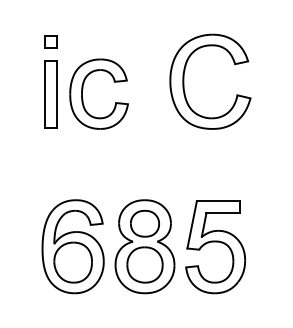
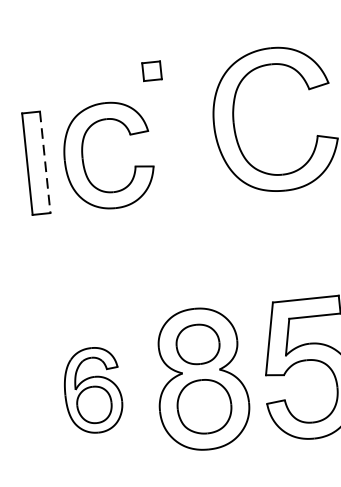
part: (50, 41) -> (150, 70), moved
line: (57, 94) -> (45, 162), solid -> dashed
part: (72, 246) -> (92, 390), size x0.6

